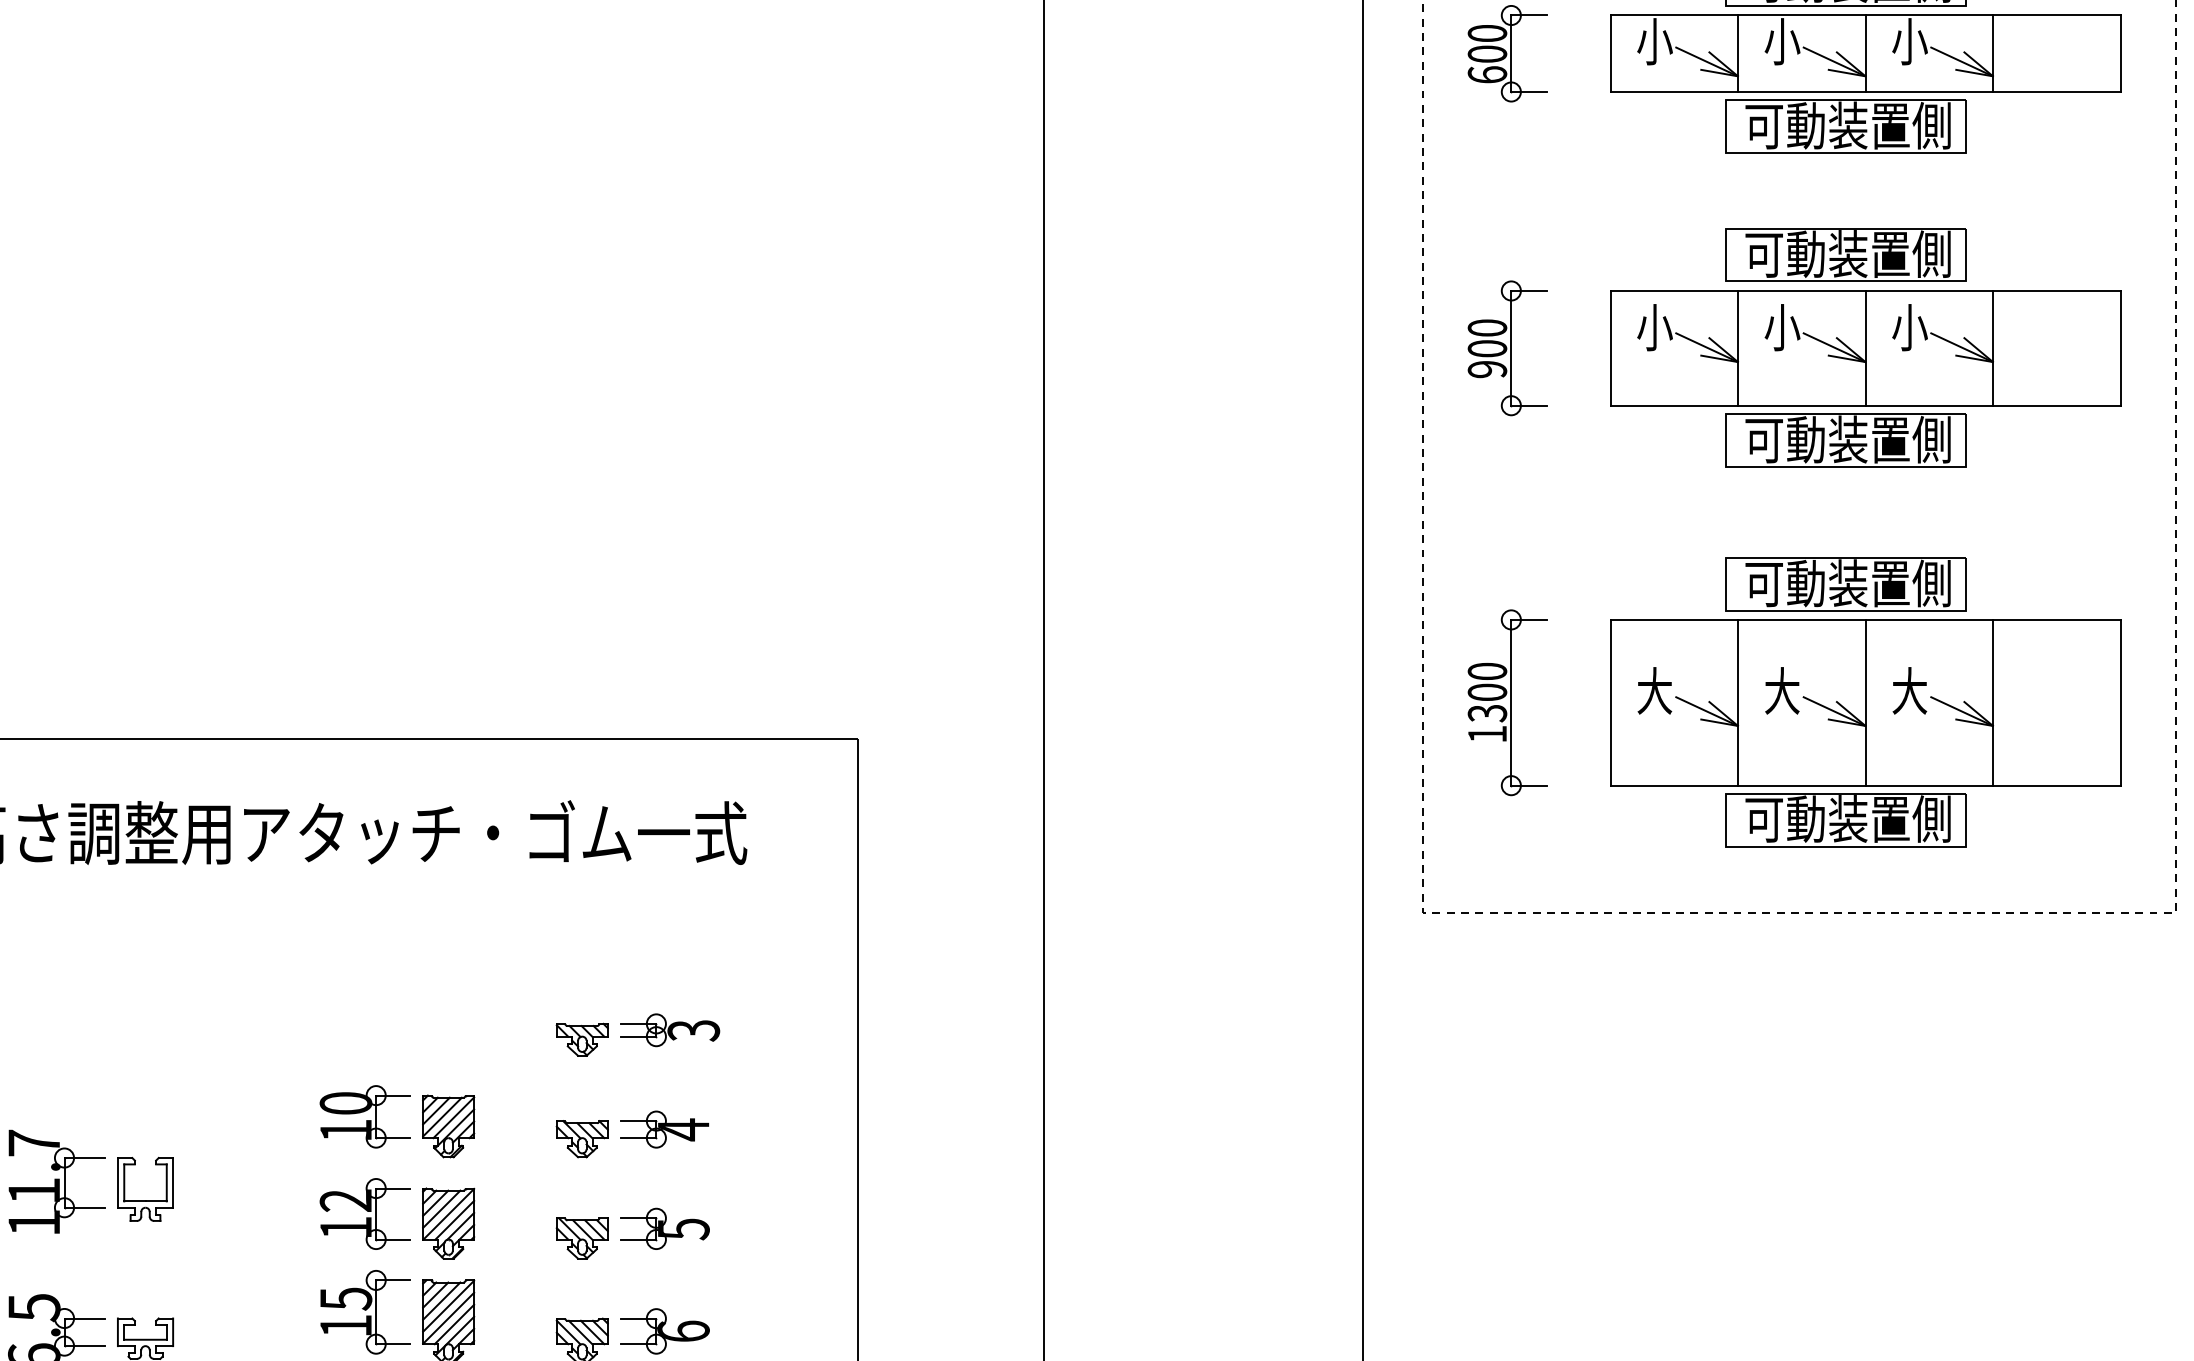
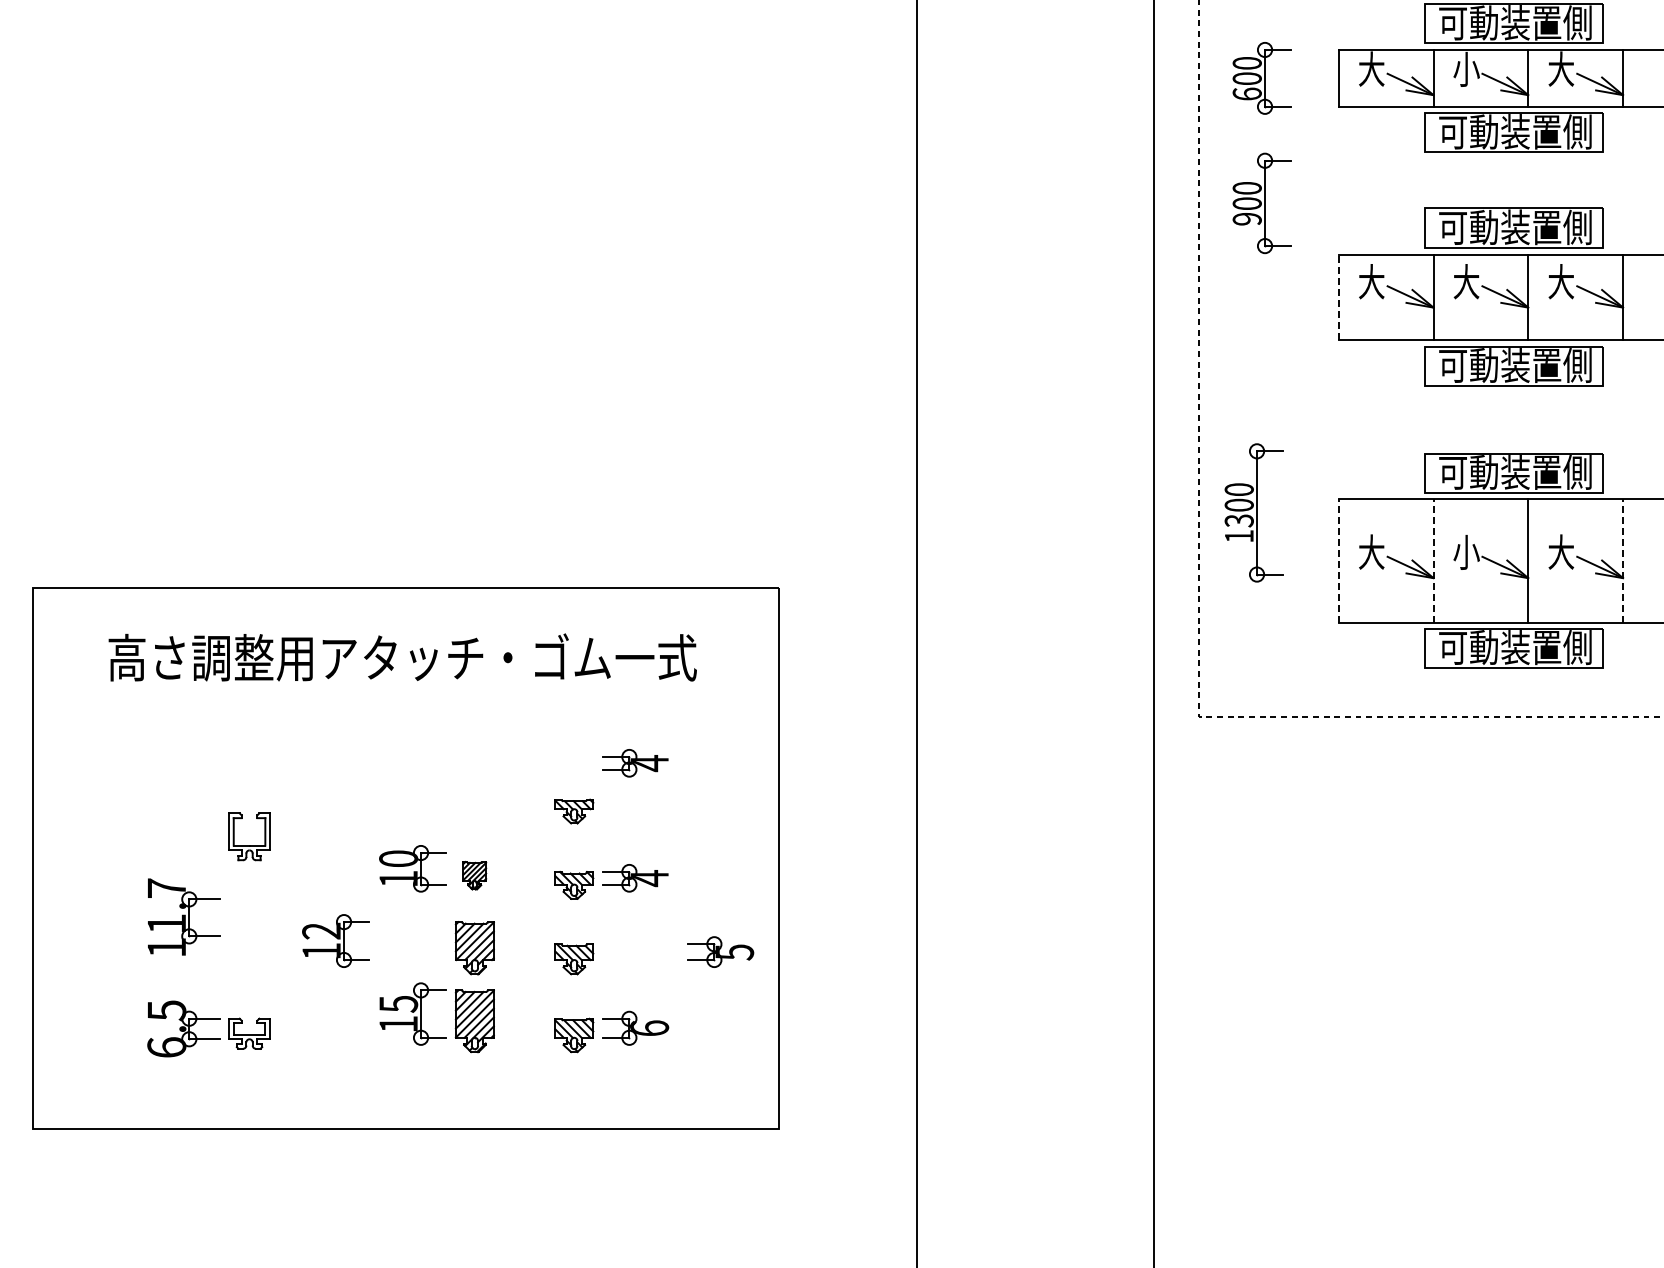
text: (1654, 40) -> (1371, 68), 小 -> 大
text: (1910, 40) -> (1561, 68), 小 -> 大
text: (1654, 326) -> (1371, 281), 小 -> 大
text: (1782, 326) -> (1466, 281), 小 -> 大
text: (1910, 326) -> (1561, 281), 小 -> 大
part: (1506, 348) -> (1261, 203), moved
line: (1610, 348) -> (1338, 297), solid -> dashed
text: (1782, 690) -> (1466, 551), 大 -> 小
part: (1506, 702) -> (1253, 512), moved
line: (1610, 702) -> (1338, 560), solid -> dashed
line: (1737, 702) -> (1433, 560), solid -> dashed
line: (1993, 702) -> (1623, 560), solid -> dashed
part: (664, 975) -> (635, 763), added
part: (670, 1030) -> (639, 804), removed
part: (448, 1125) -> (474, 875), size x0.6
part: (145, 1201) -> (249, 845), moved
part: (364, 1213) -> (335, 940), moved
part: (664, 1228) -> (720, 951), moved

